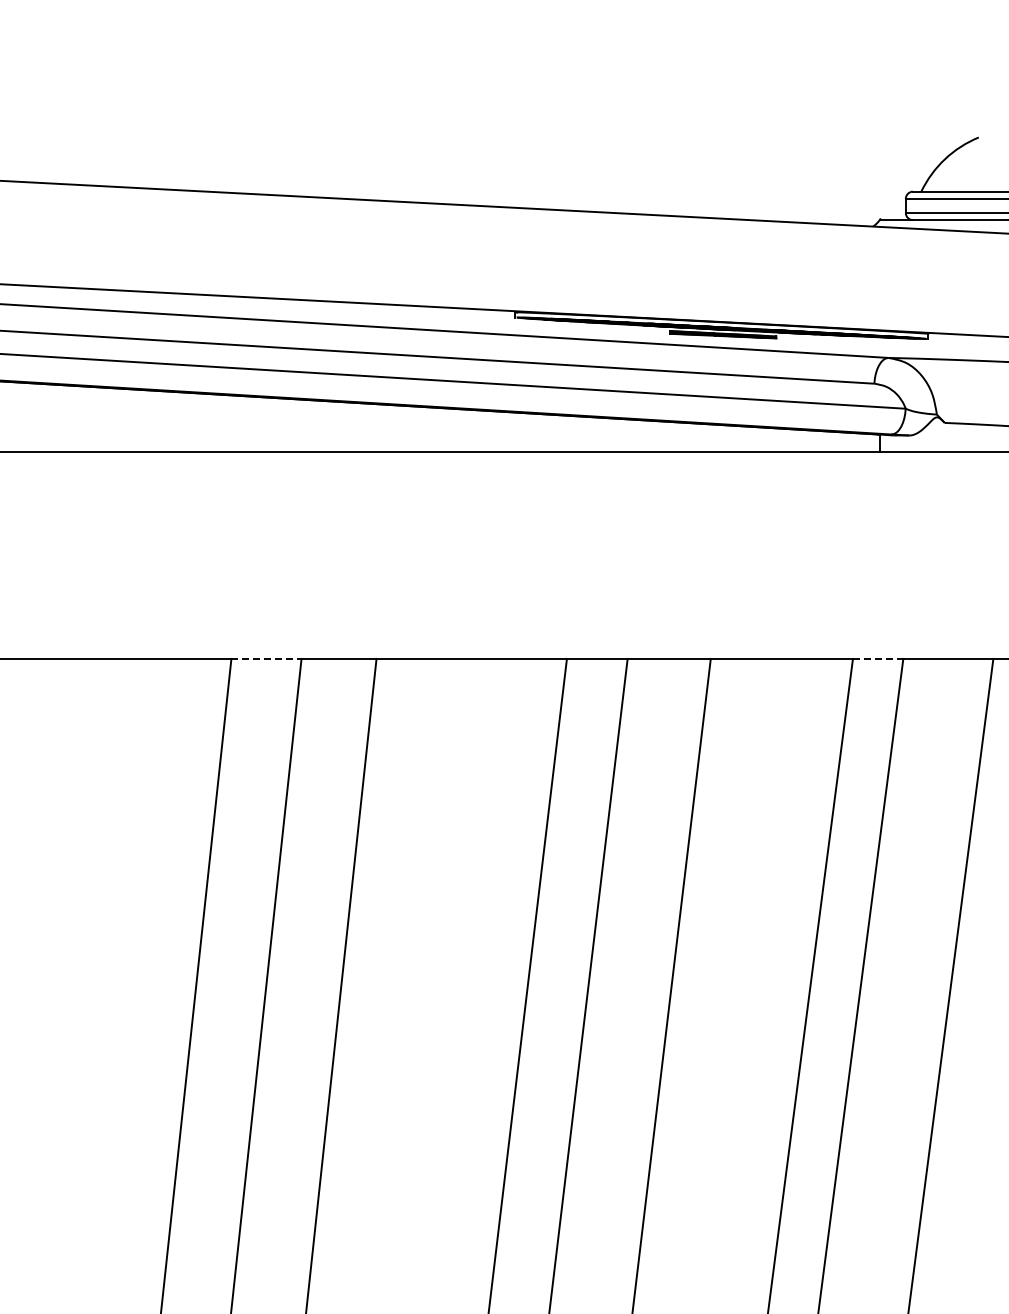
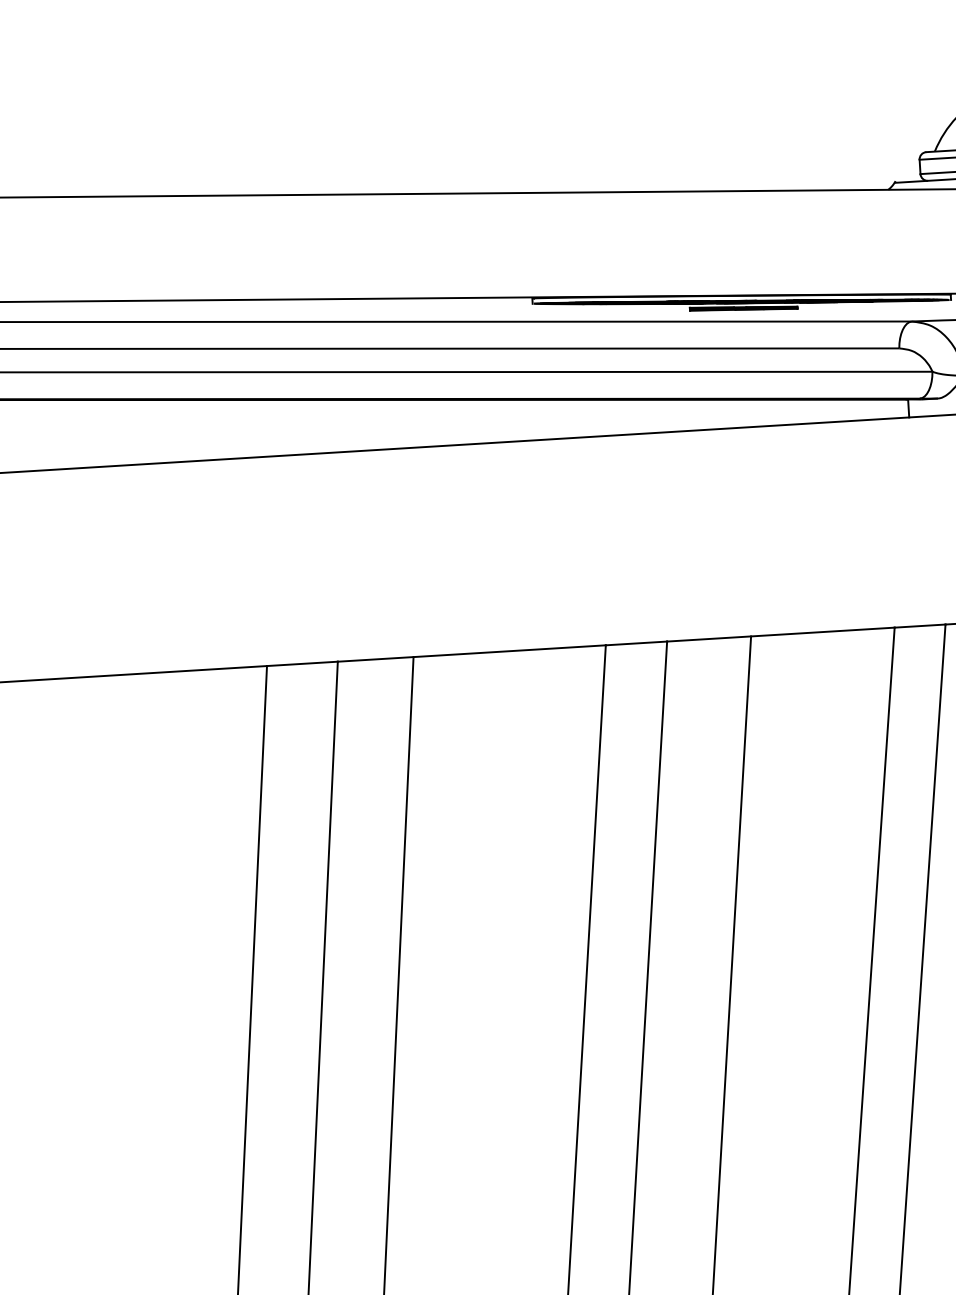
line: (266, 658) -> (302, 663), dashed -> solid
line: (878, 658) -> (920, 625), dashed -> solid

